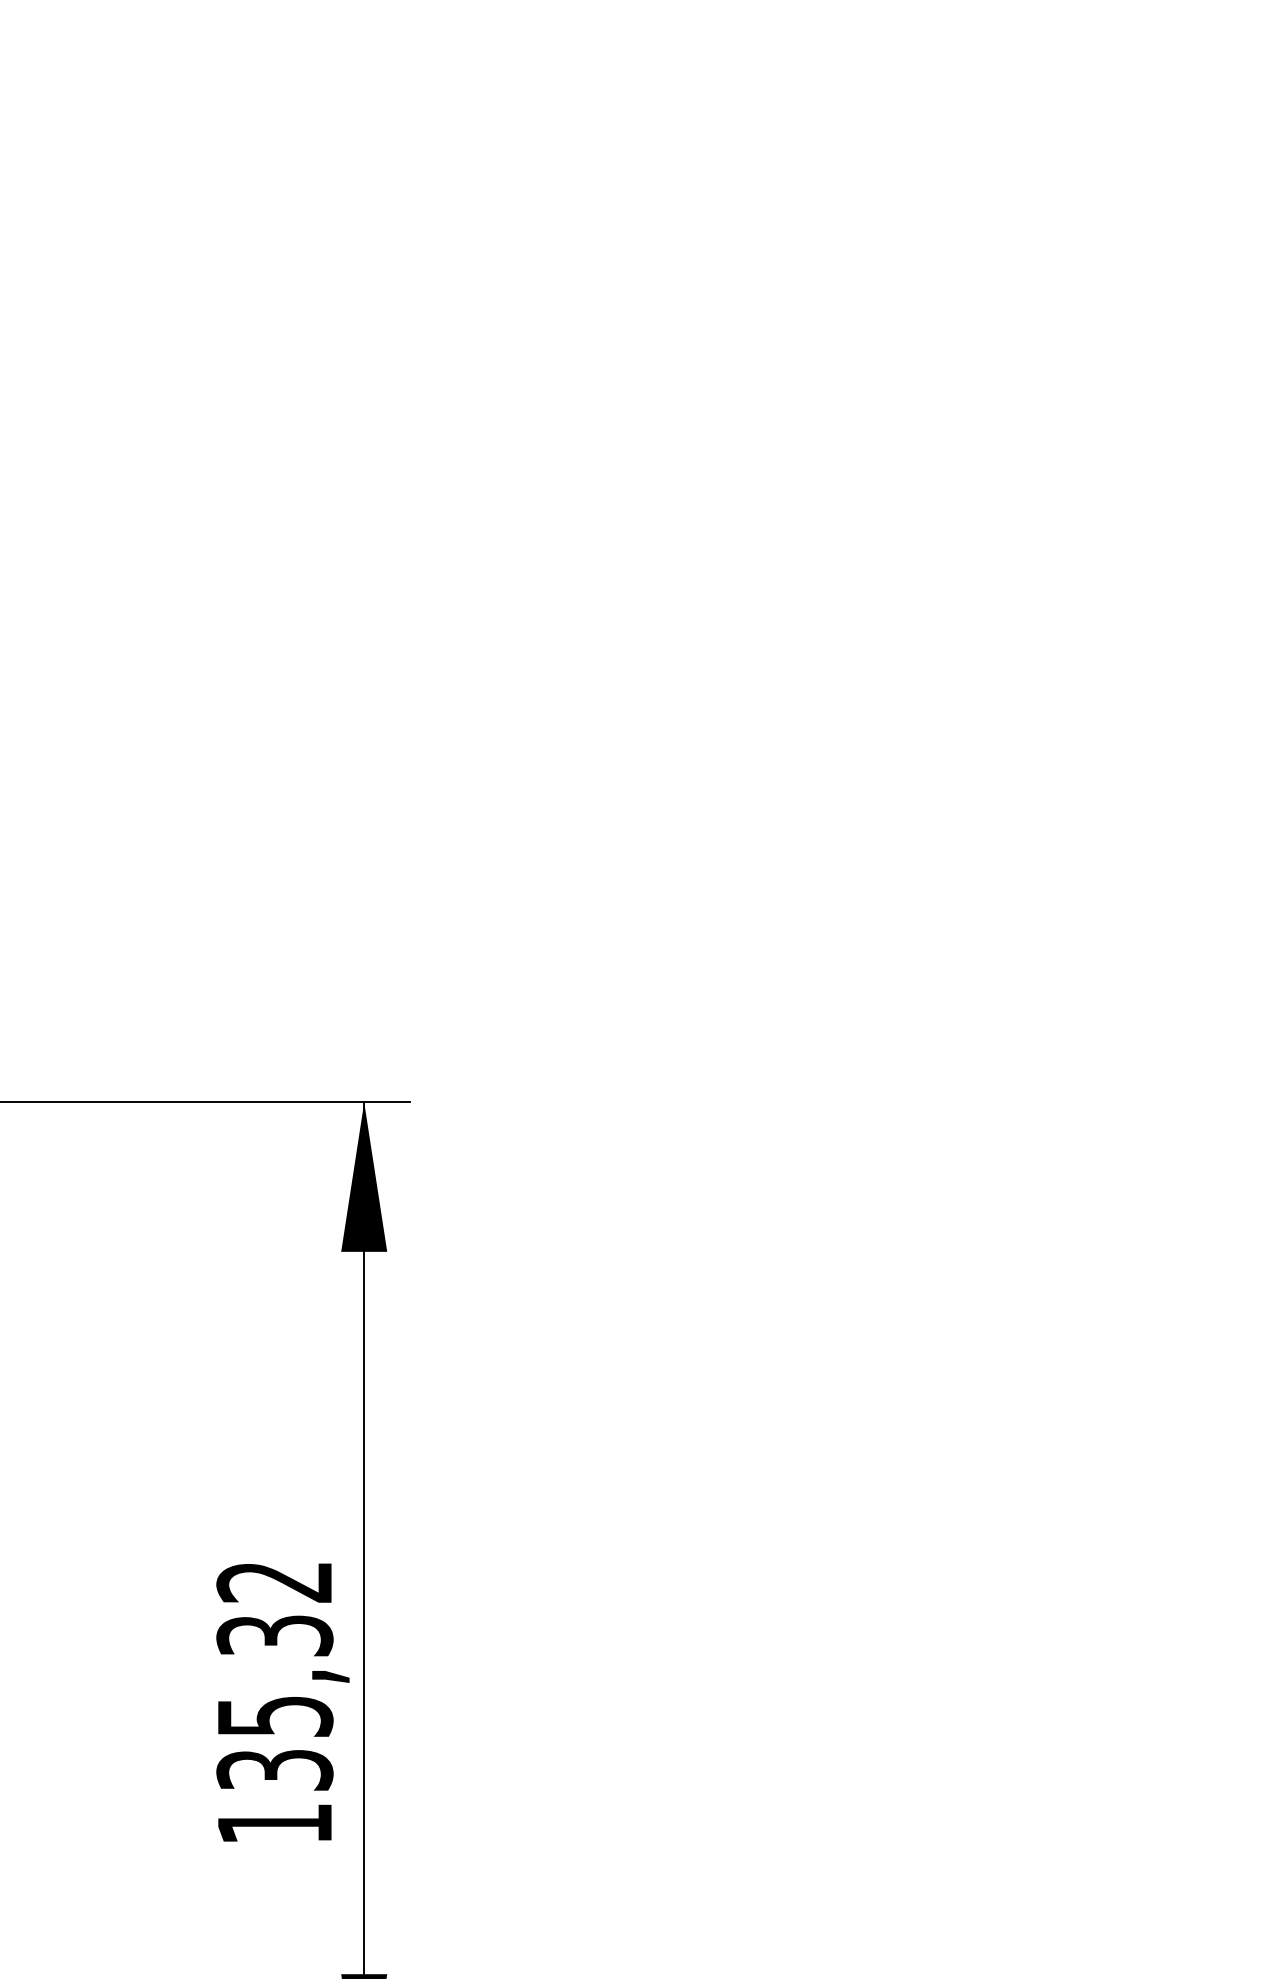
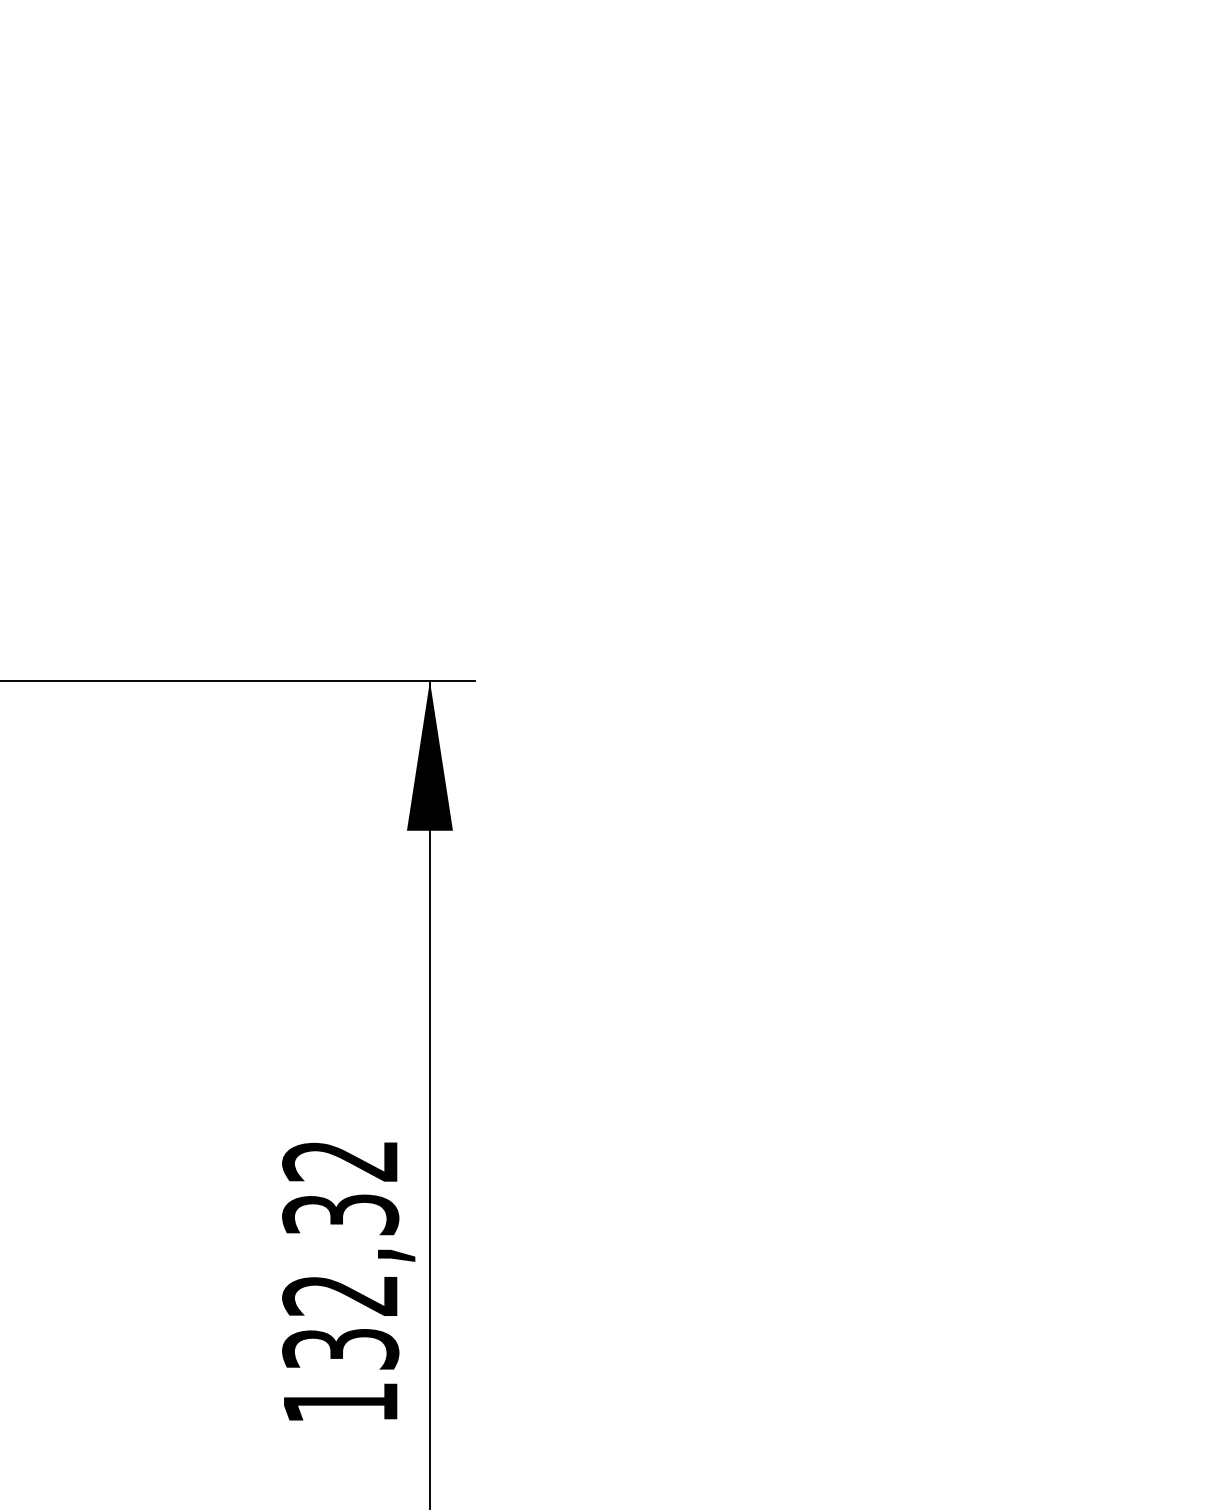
text: (274, 1717) -> (340, 1296), 135,32 -> 132,32

